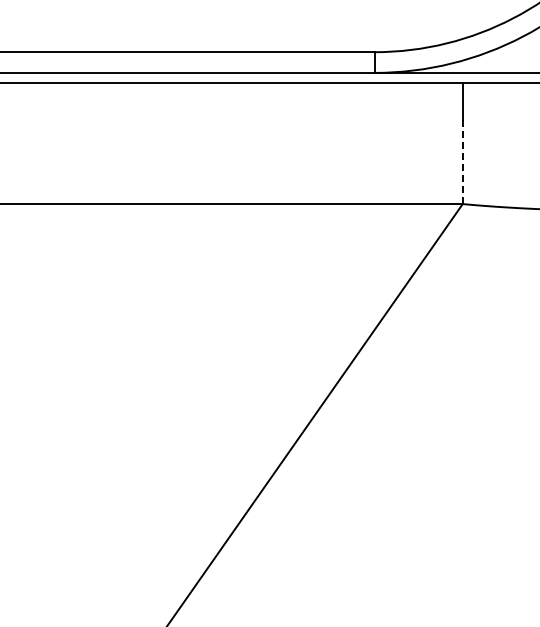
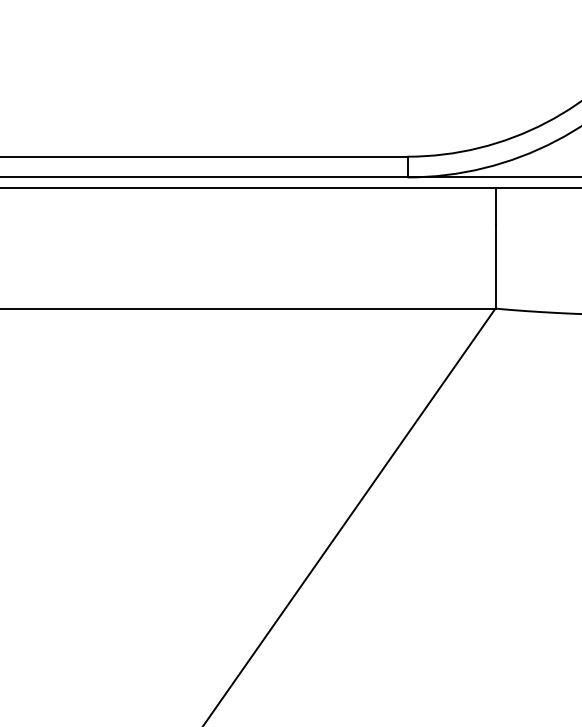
line: (462, 161) -> (495, 266), dashed -> solid

